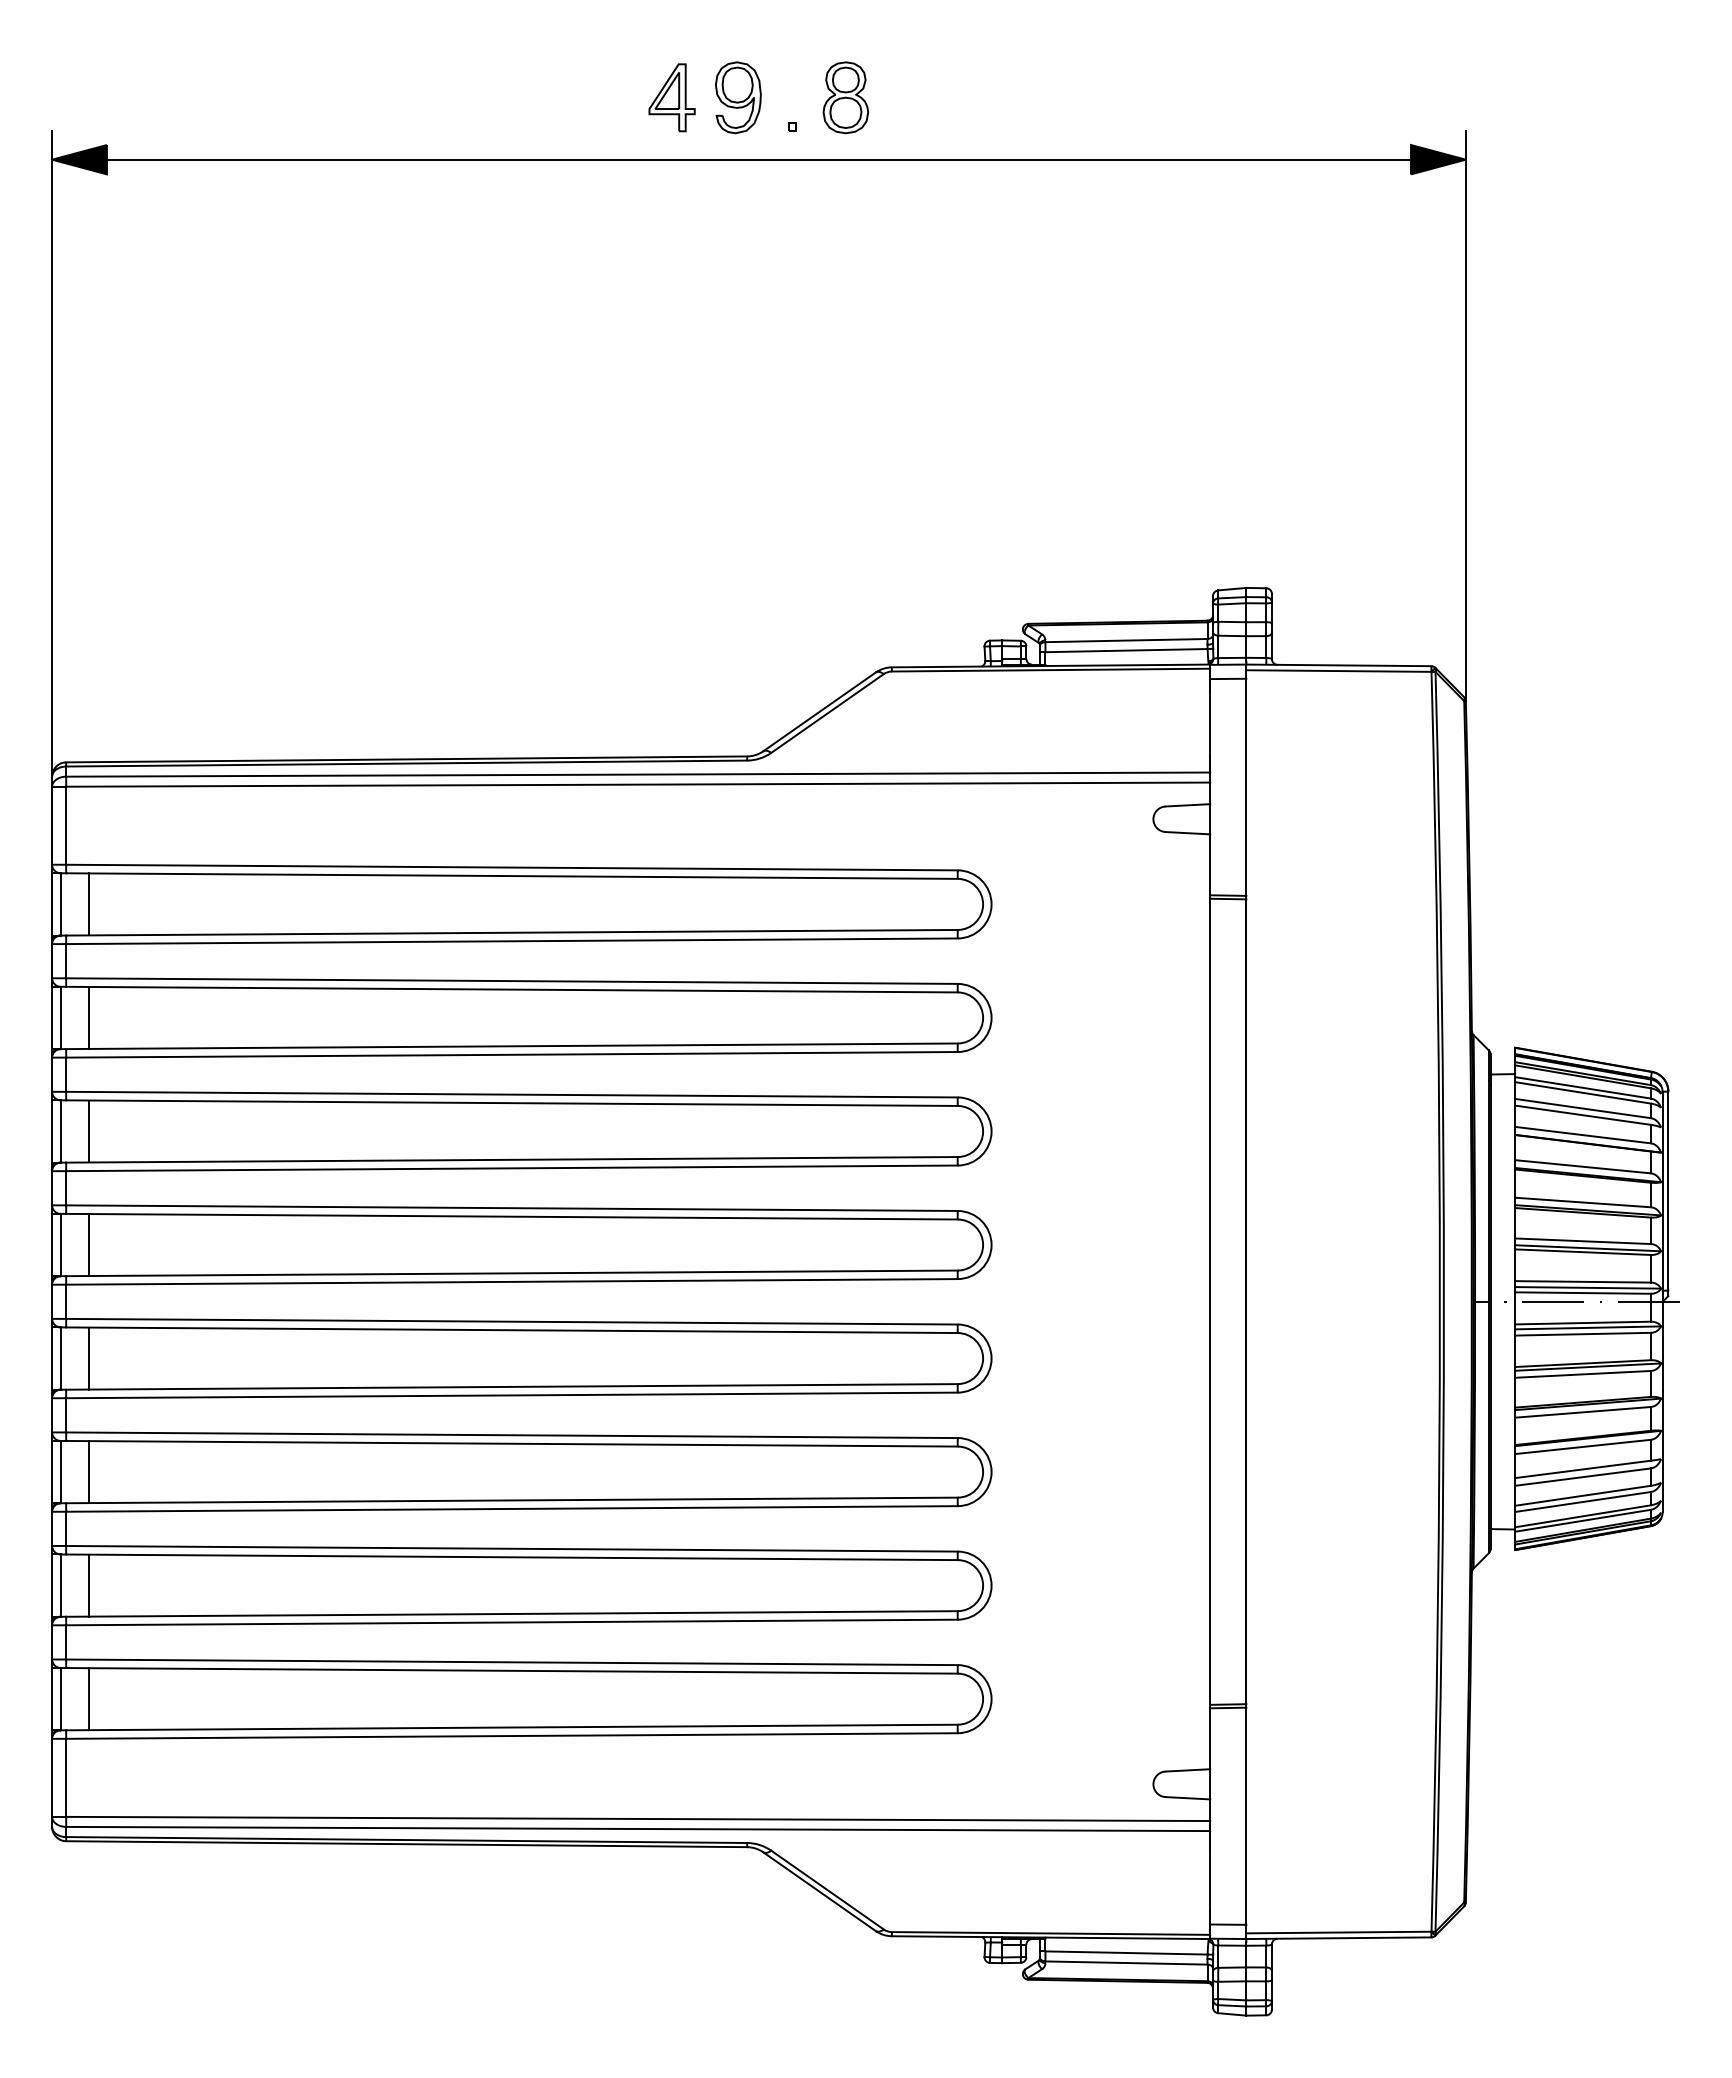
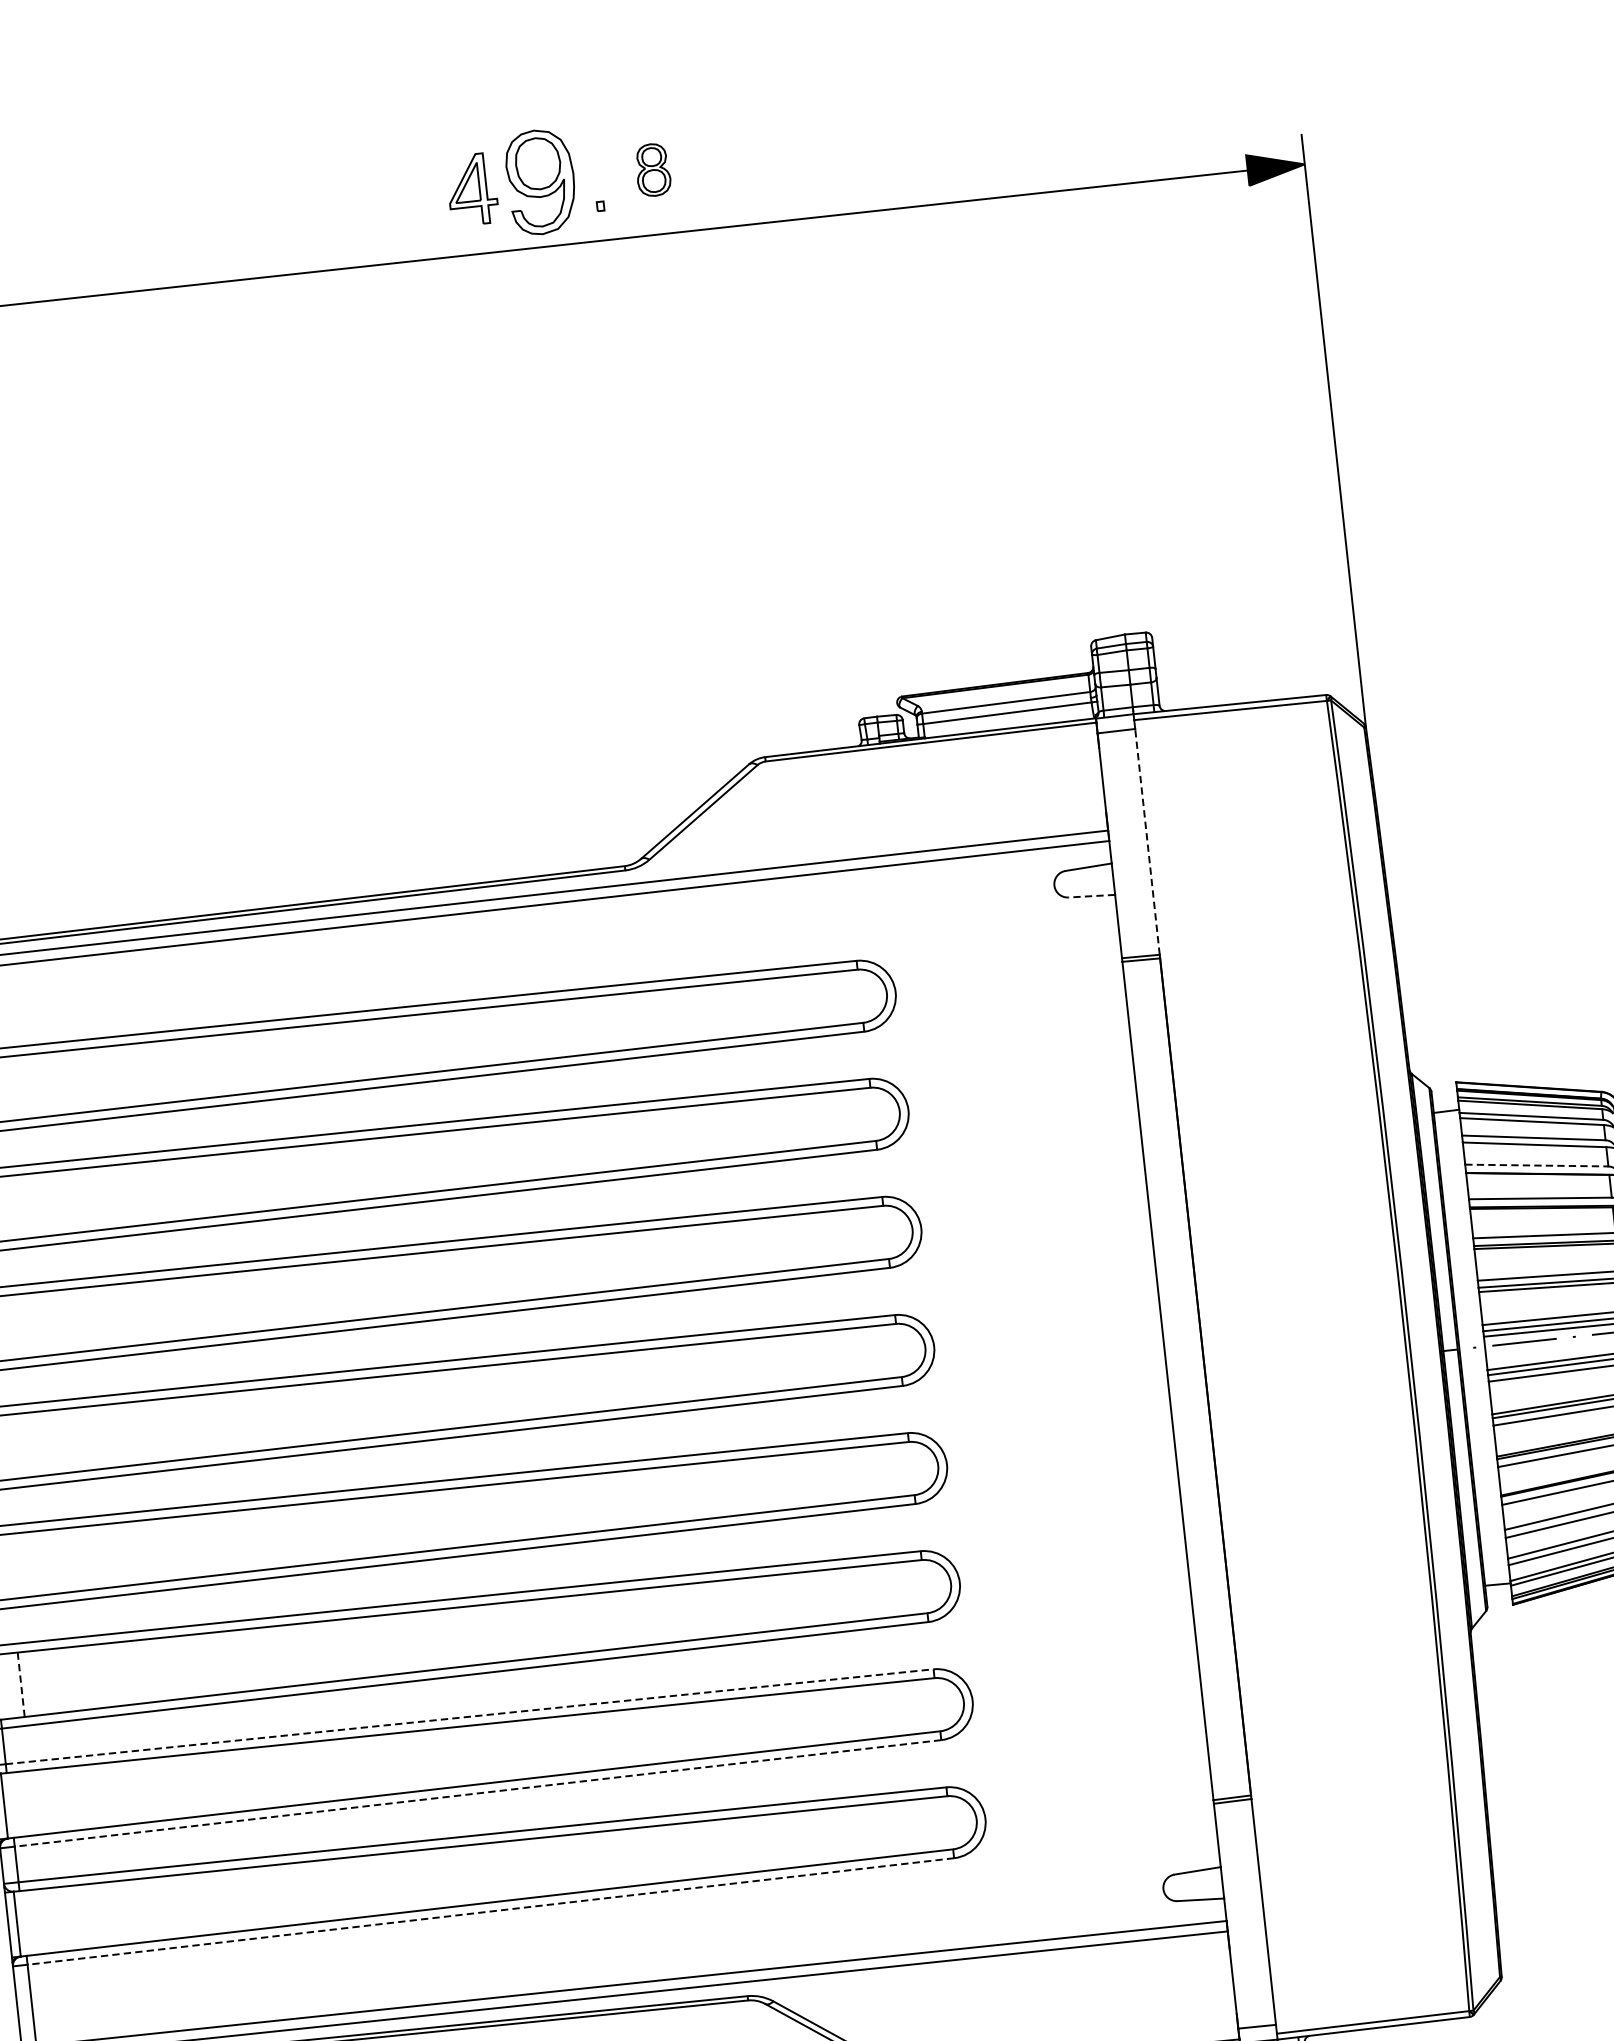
part: (738, 97) -> (541, 181), size x1.4
part: (845, 97) -> (652, 169), size x0.7
line: (1246, 787) -> (1147, 842), solid -> dashed
line: (1187, 833) -> (1091, 896), solid -> dashed
line: (1583, 1135) -> (1537, 1165), solid -> dashed
line: (89, 1358) -> (8, 1566), removed
line: (89, 1472) -> (21, 1685), solid -> dashed
line: (511, 1548) -> (469, 1716), solid -> dashed
line: (89, 1585) -> (34, 1802), removed
line: (511, 1622) -> (477, 1793), solid -> dashed
line: (89, 1699) -> (47, 1921), removed
line: (511, 1736) -> (490, 1912), solid -> dashed

